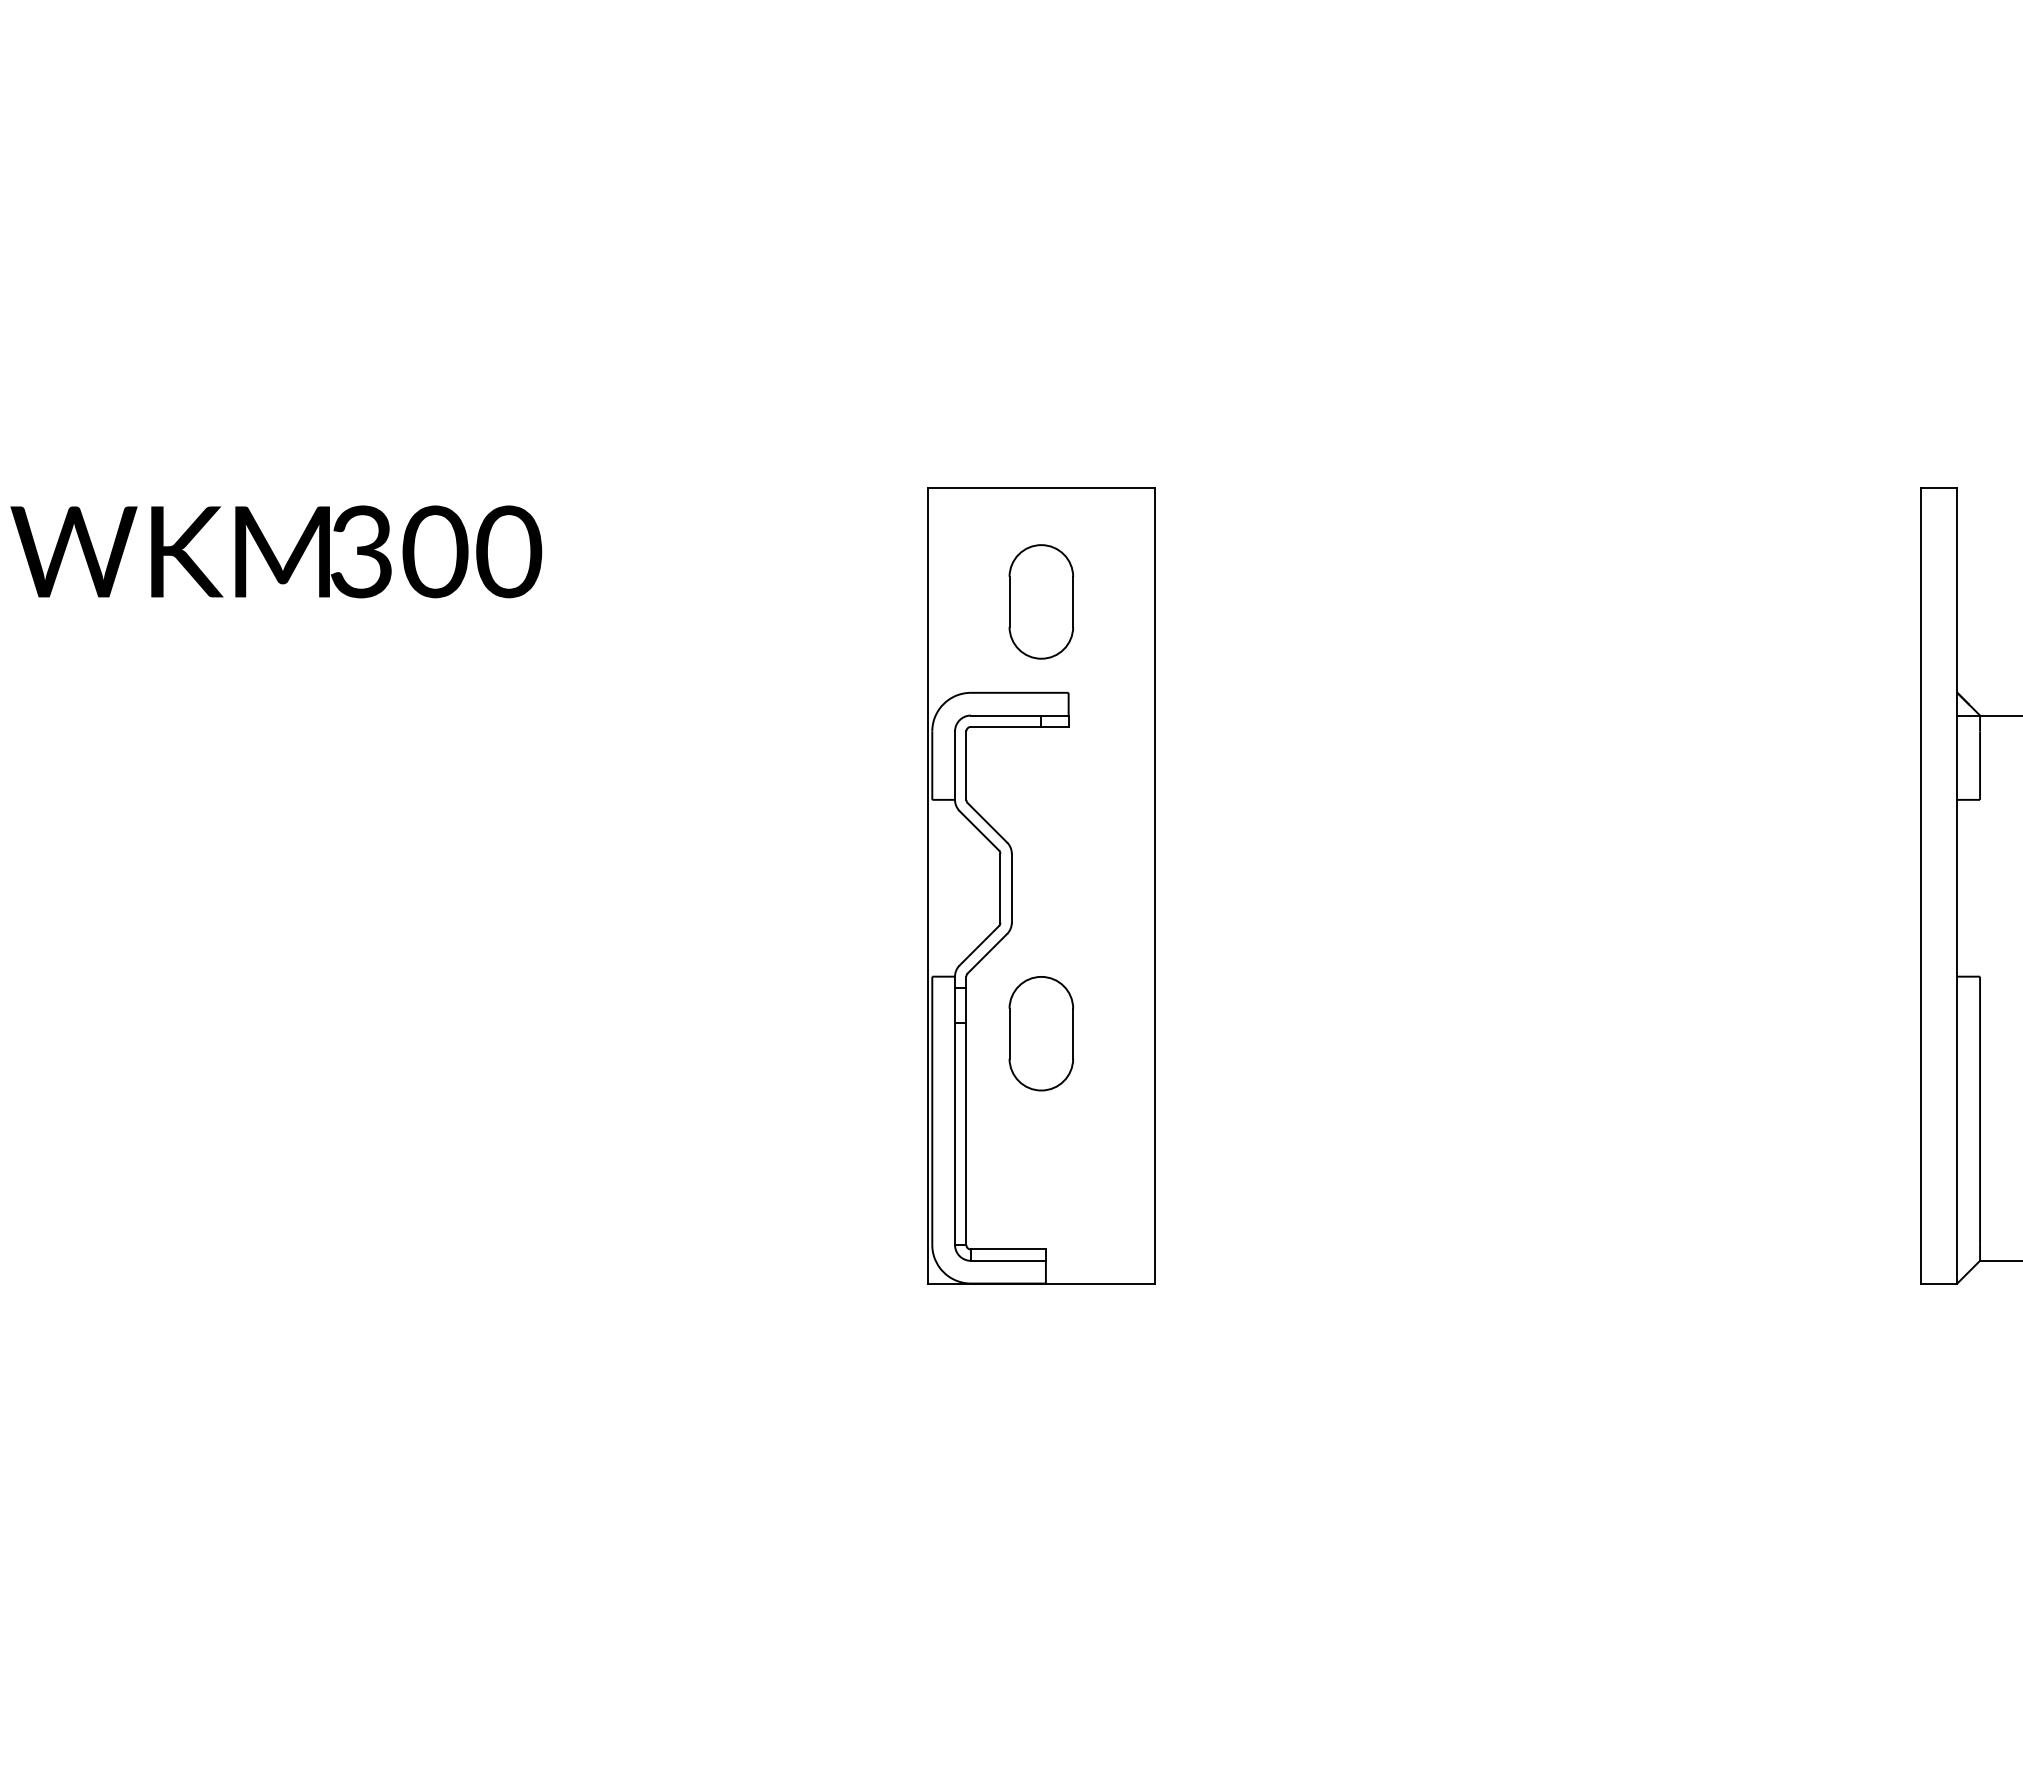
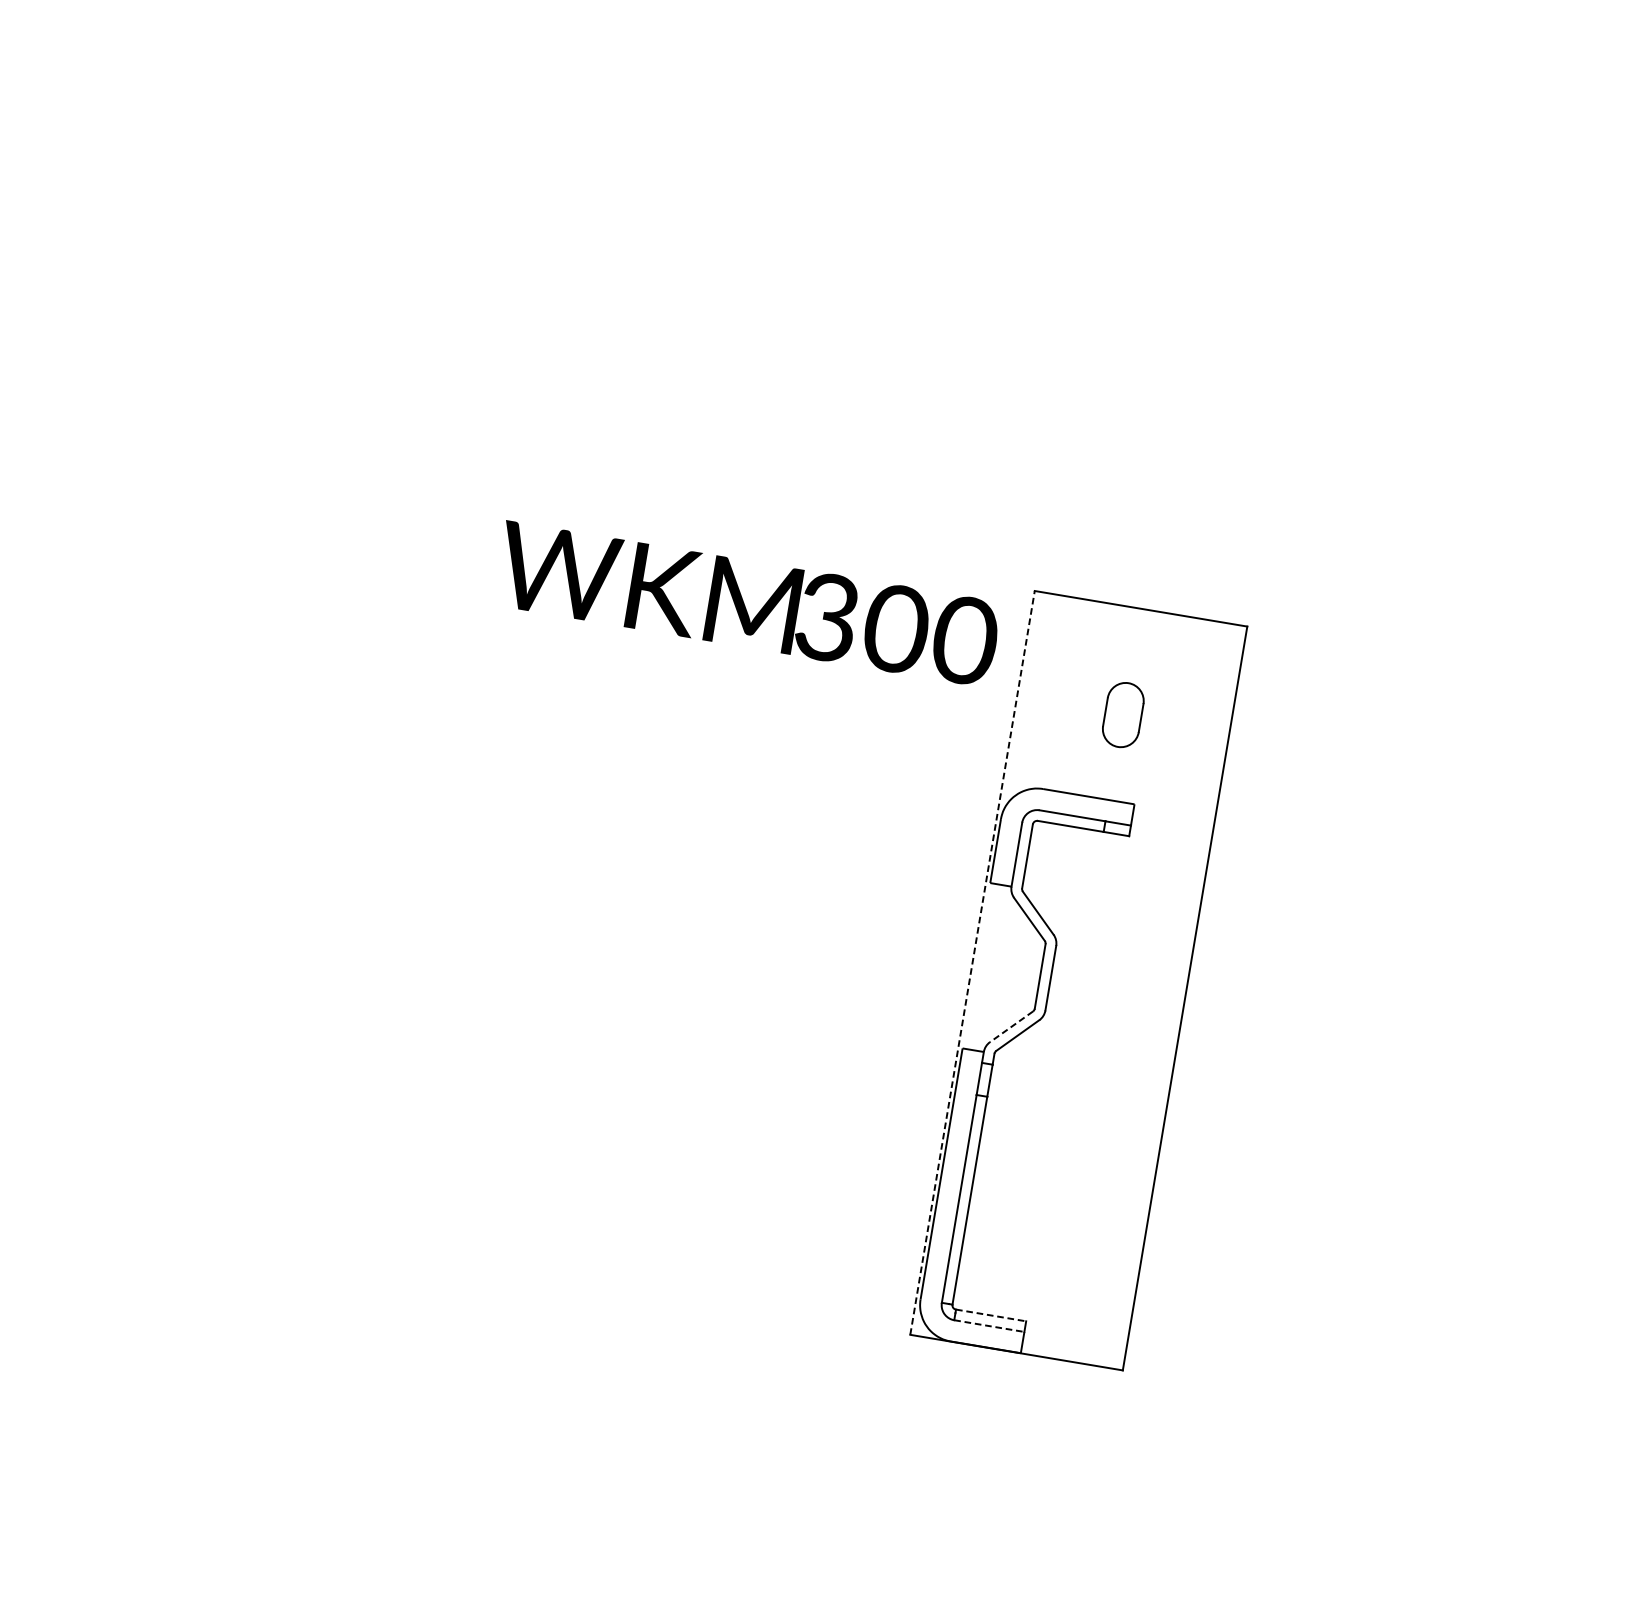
text: (276, 551) -> (747, 603), moved
part: (1041, 601) -> (1123, 714), size x0.6
line: (927, 885) -> (972, 962), solid -> dashed
line: (979, 945) -> (1011, 1026), solid -> dashed
part: (1041, 1033) -> (1055, 1118), removed
line: (1008, 1249) -> (991, 1315), solid -> dashed
line: (1008, 1260) -> (989, 1325), solid -> dashed

